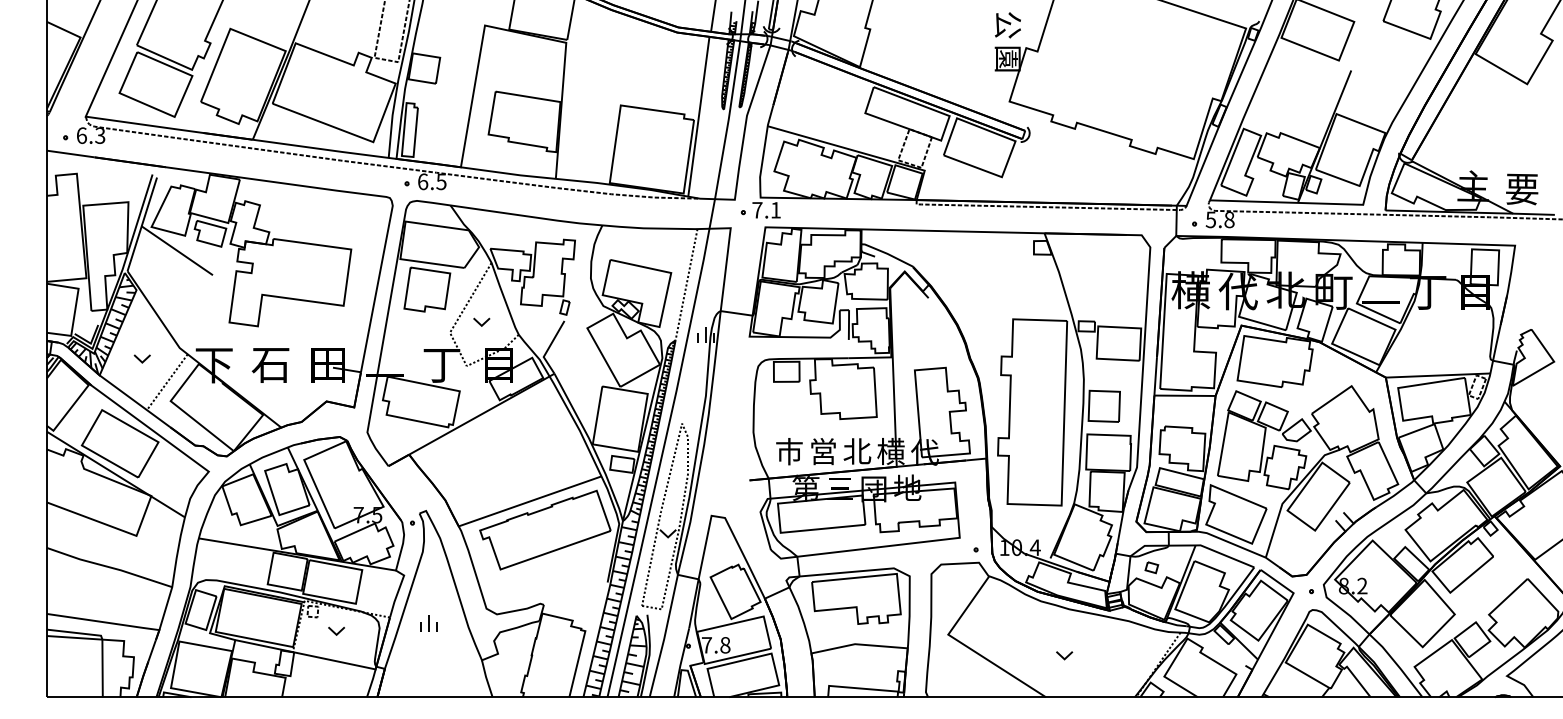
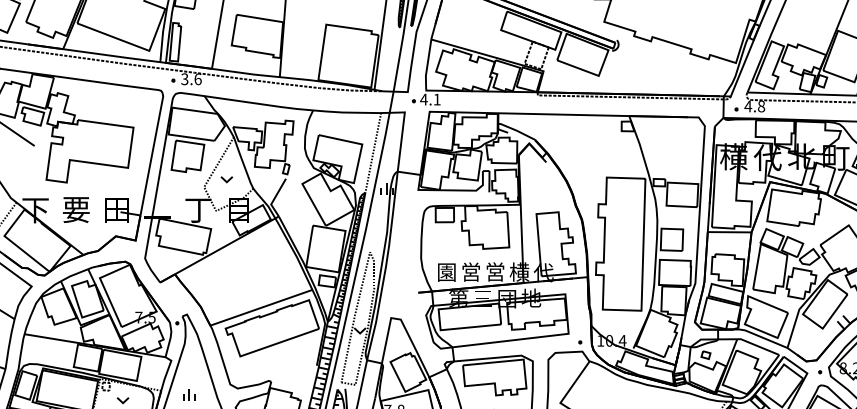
text: (432, 181) -> (191, 79), 6.5 -> 3.6
text: (756, 210) -> (423, 99), 7.1 -> 4.1
text: (1210, 219) -> (747, 106), 5.8 -> 4.8
text: (270, 364) -> (75, 209), 石 -> 要
text: (857, 450) -> (495, 271), 北 -> 営
text: (789, 451) -> (446, 272), 市 -> 園

